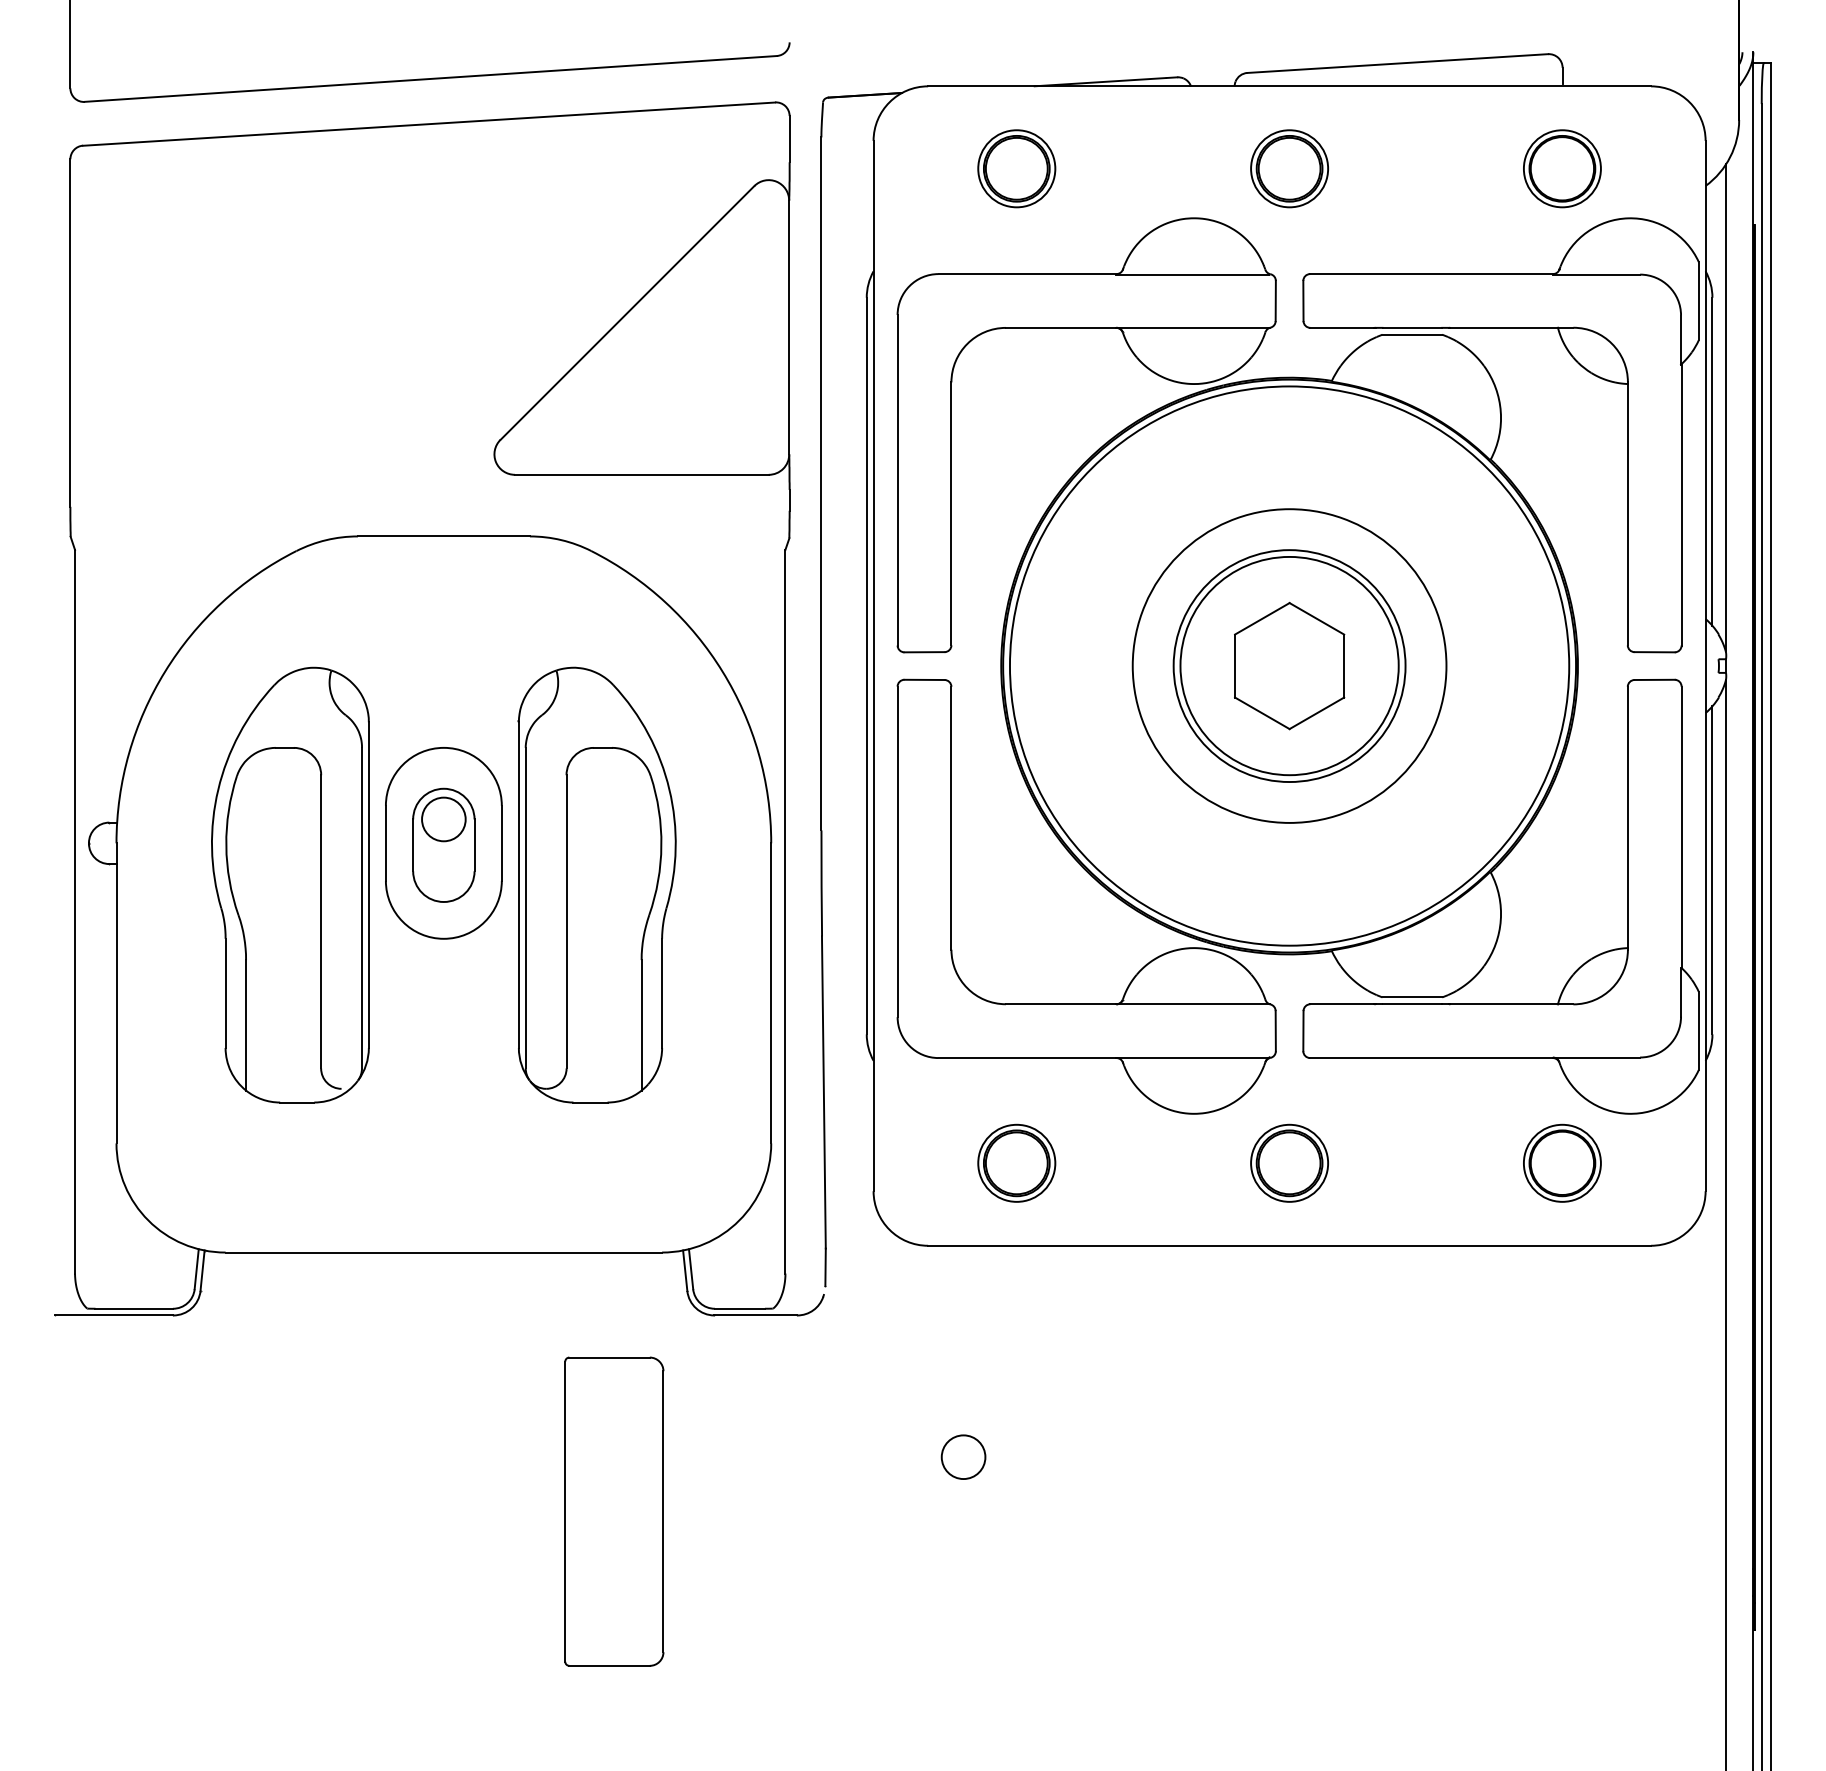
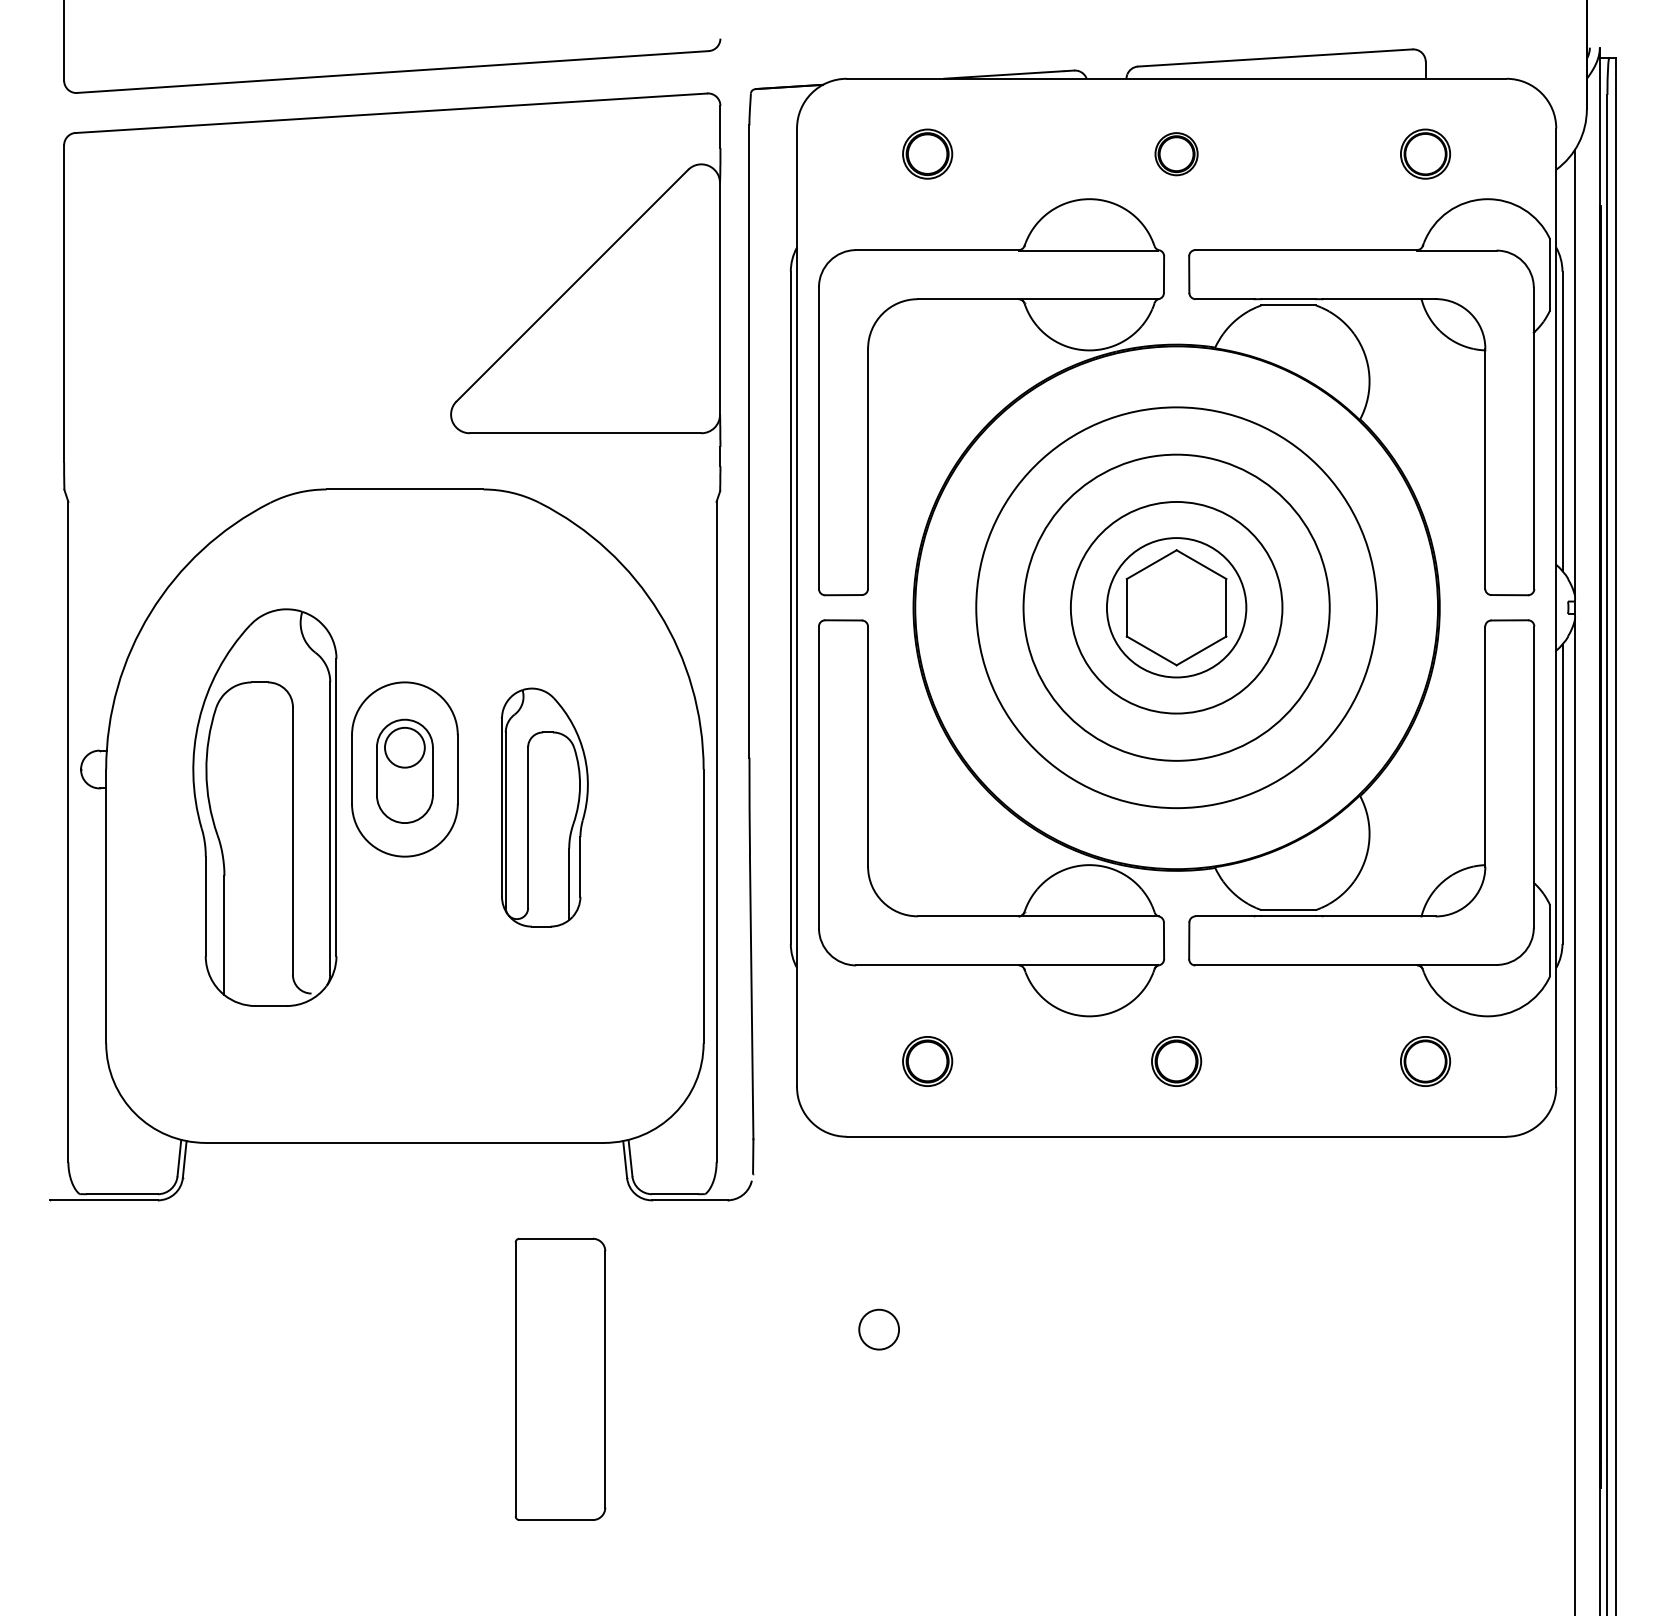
part: (1016, 169) -> (927, 154), size x0.7
part: (1289, 169) -> (1176, 154), size x0.6
part: (1562, 169) -> (1425, 154), size x0.7
circle: (1289, 665) -> (1176, 607), size x0.6
circle: (1289, 665) -> (1176, 607), size x0.7
circle: (1289, 665) -> (1176, 607), size x1.4
part: (596, 884) -> (544, 807), size x0.6
part: (1016, 1163) -> (927, 1061), size x0.7
part: (1289, 1163) -> (1176, 1061), size x0.7
part: (1562, 1163) -> (1425, 1061), size x0.7

